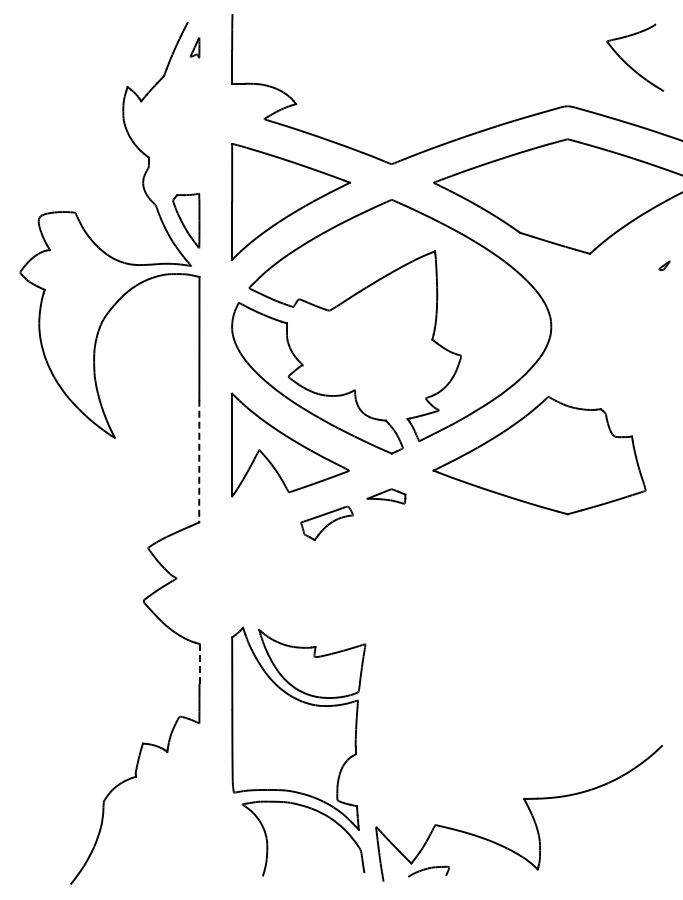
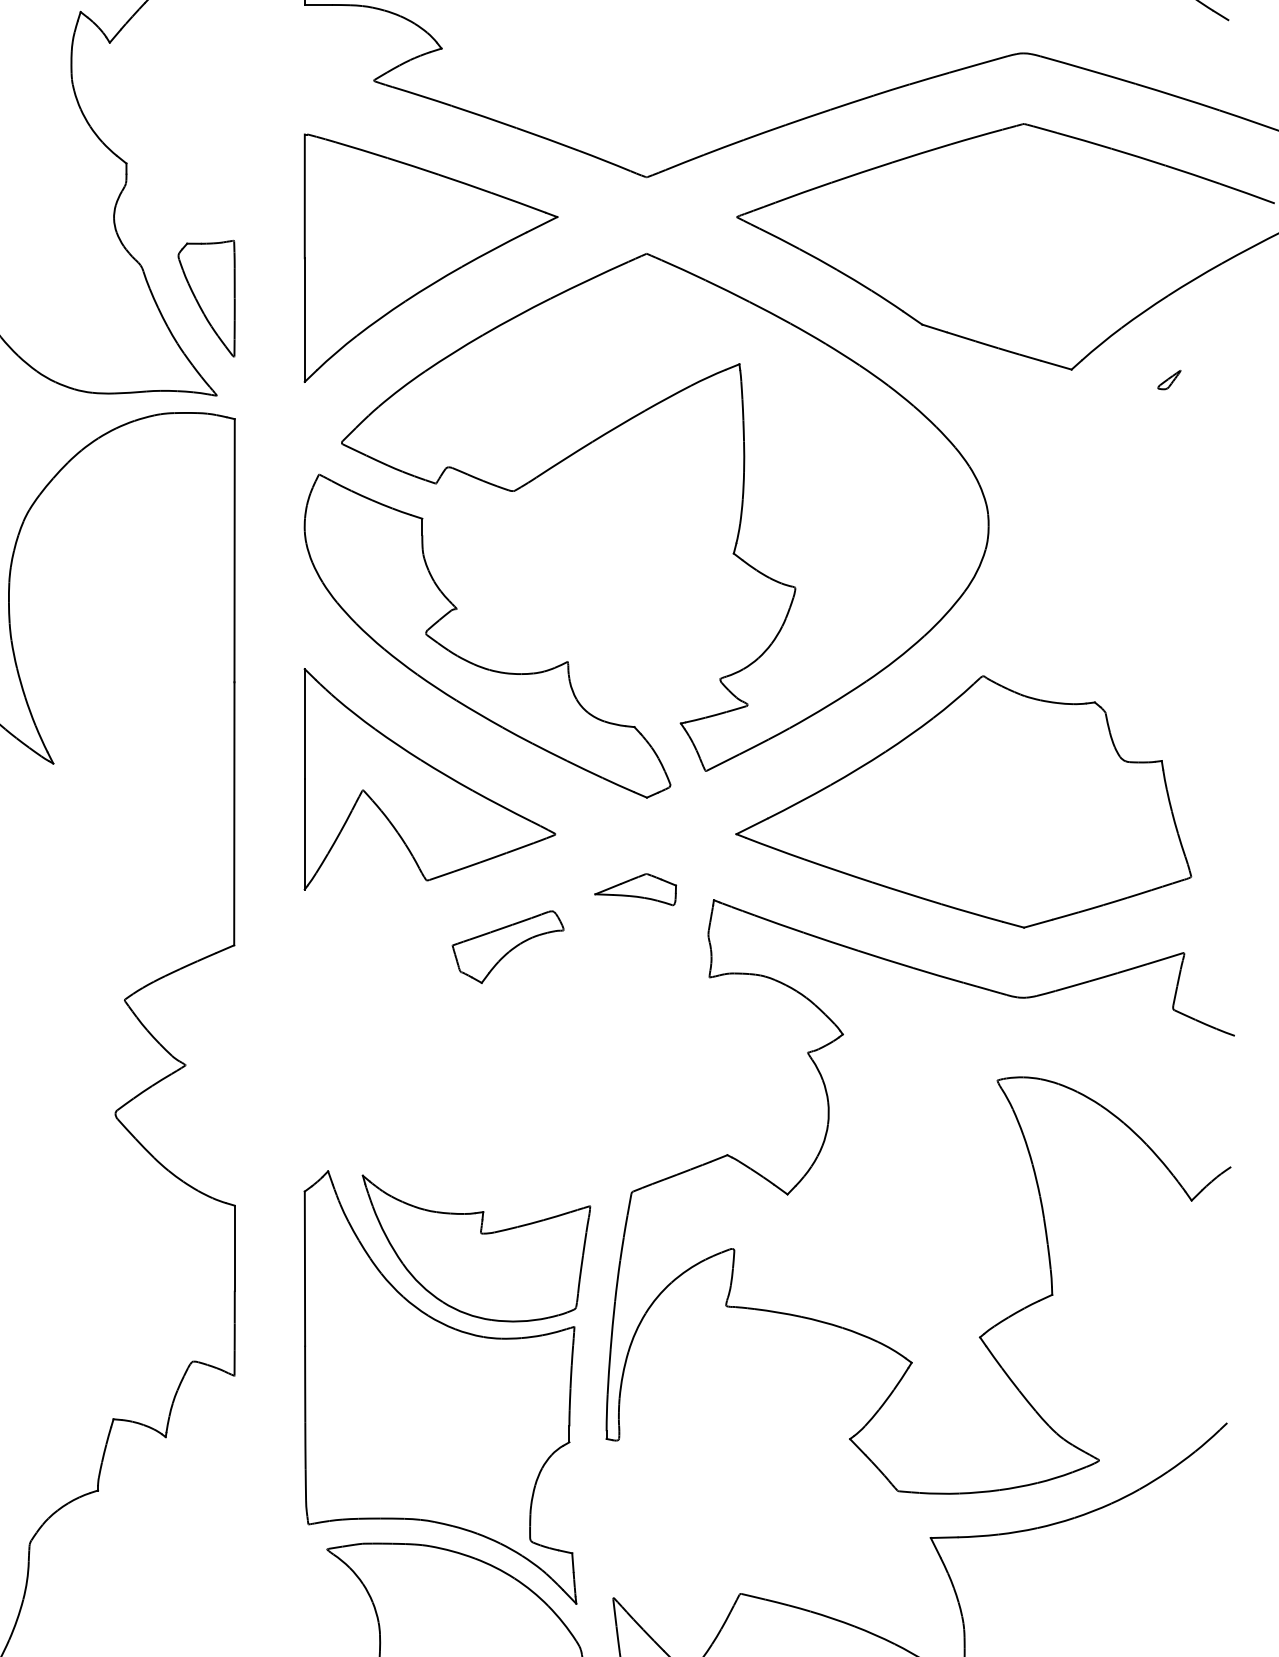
part: (664, 265) -> (1169, 379), moved
line: (199, 461) -> (234, 814), dashed -> solid
part: (474, 617) -> (824, 1148), added
line: (199, 663) -> (234, 1247), dashed -> solid

